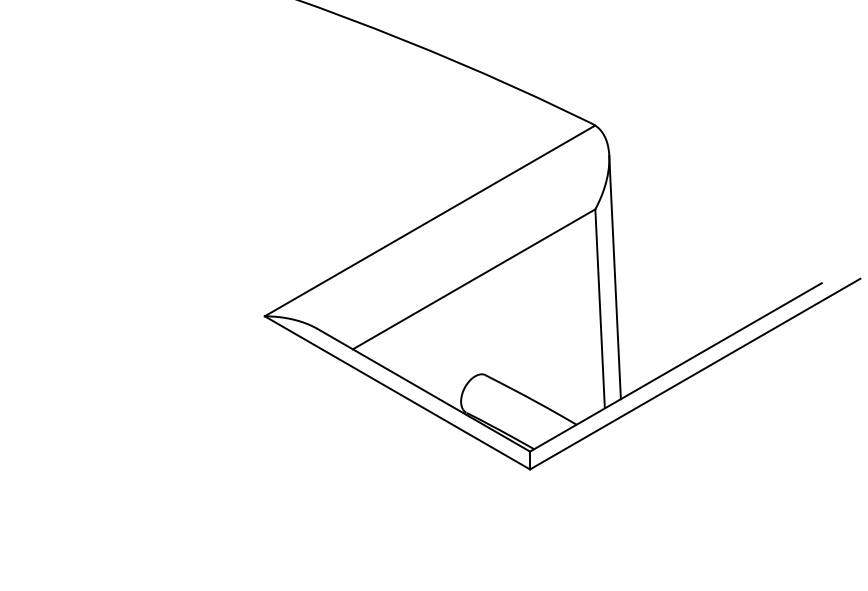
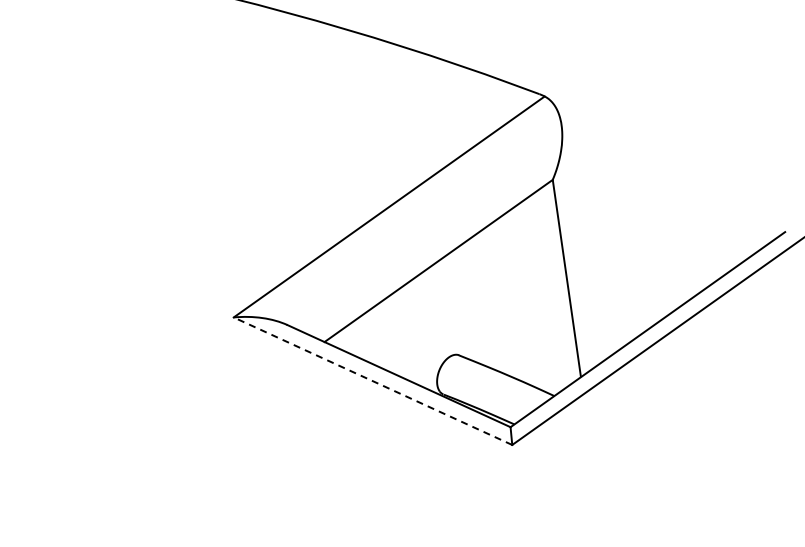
line: (614, 277) -> (578, 245), removed
line: (397, 392) -> (373, 380), solid -> dashed

